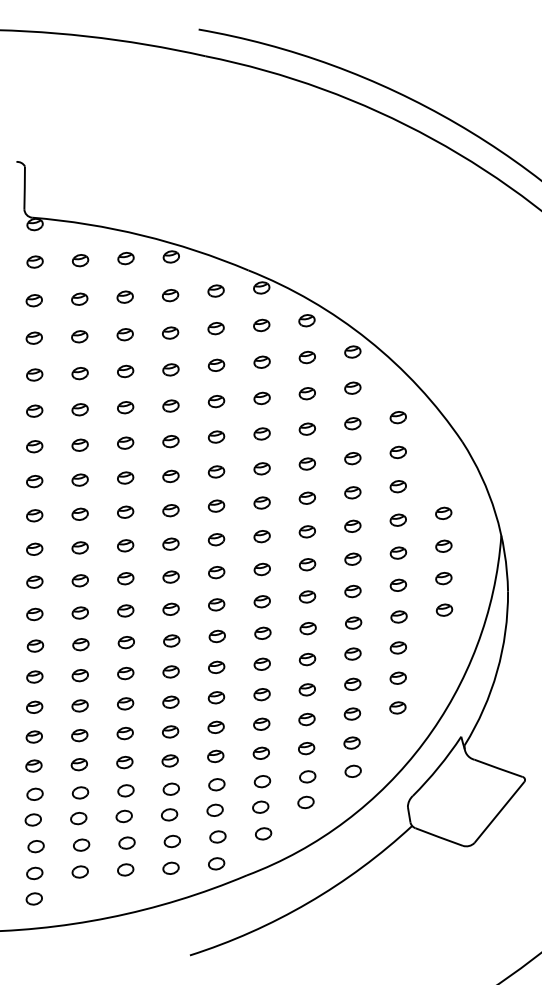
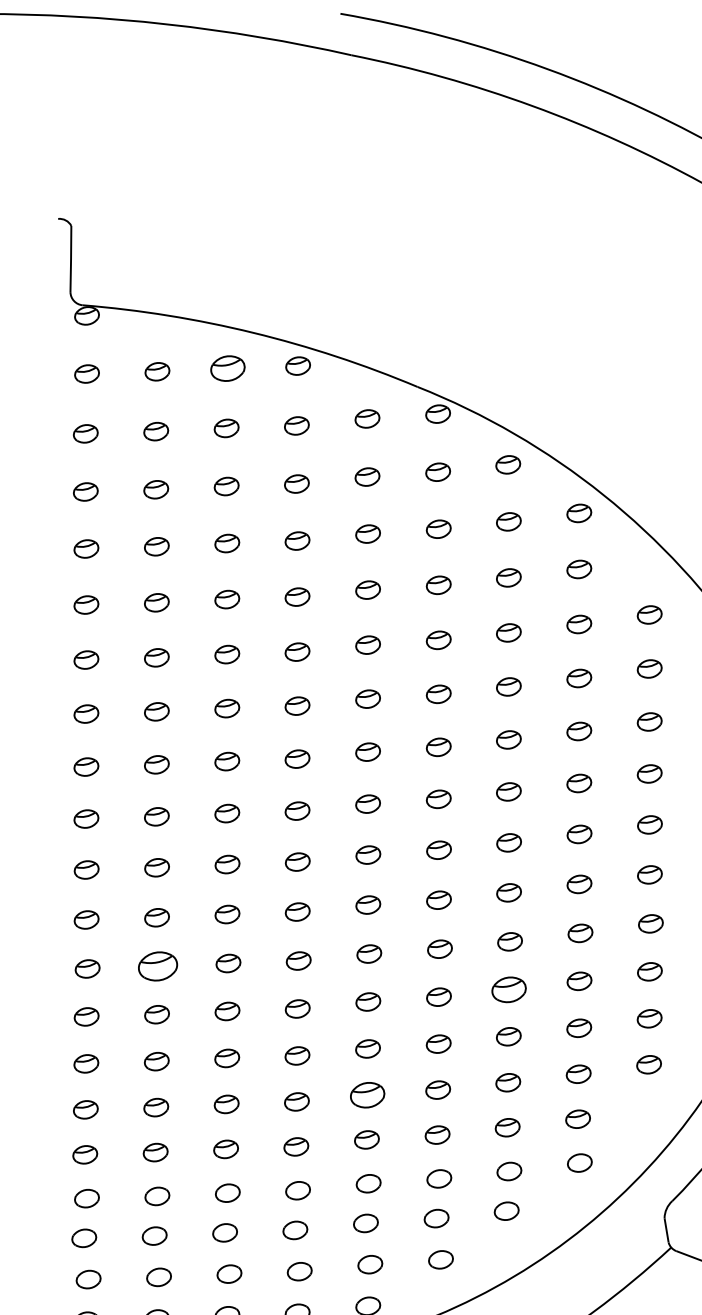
part: (125, 258) -> (227, 368), size x1.4
part: (80, 644) -> (157, 966), size x1.6
part: (307, 659) -> (509, 989), size x1.4
part: (215, 726) -> (366, 1093), size x1.4

